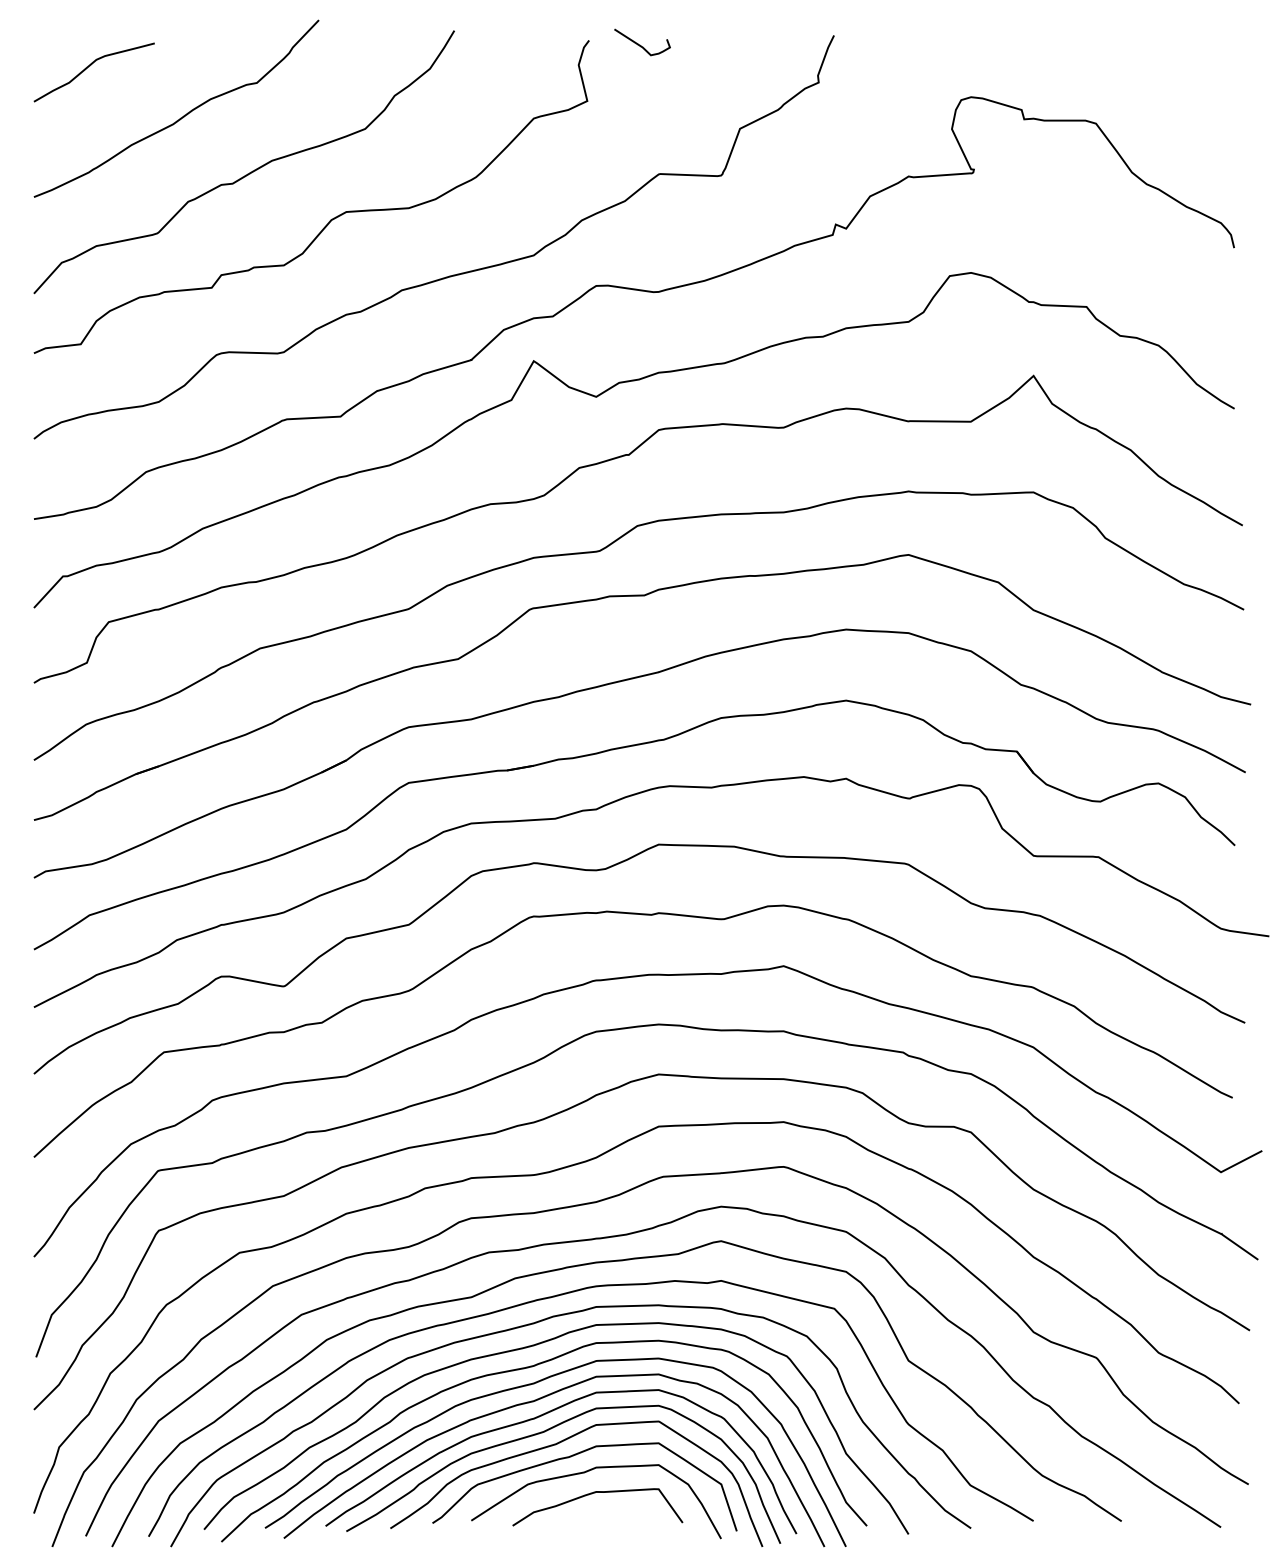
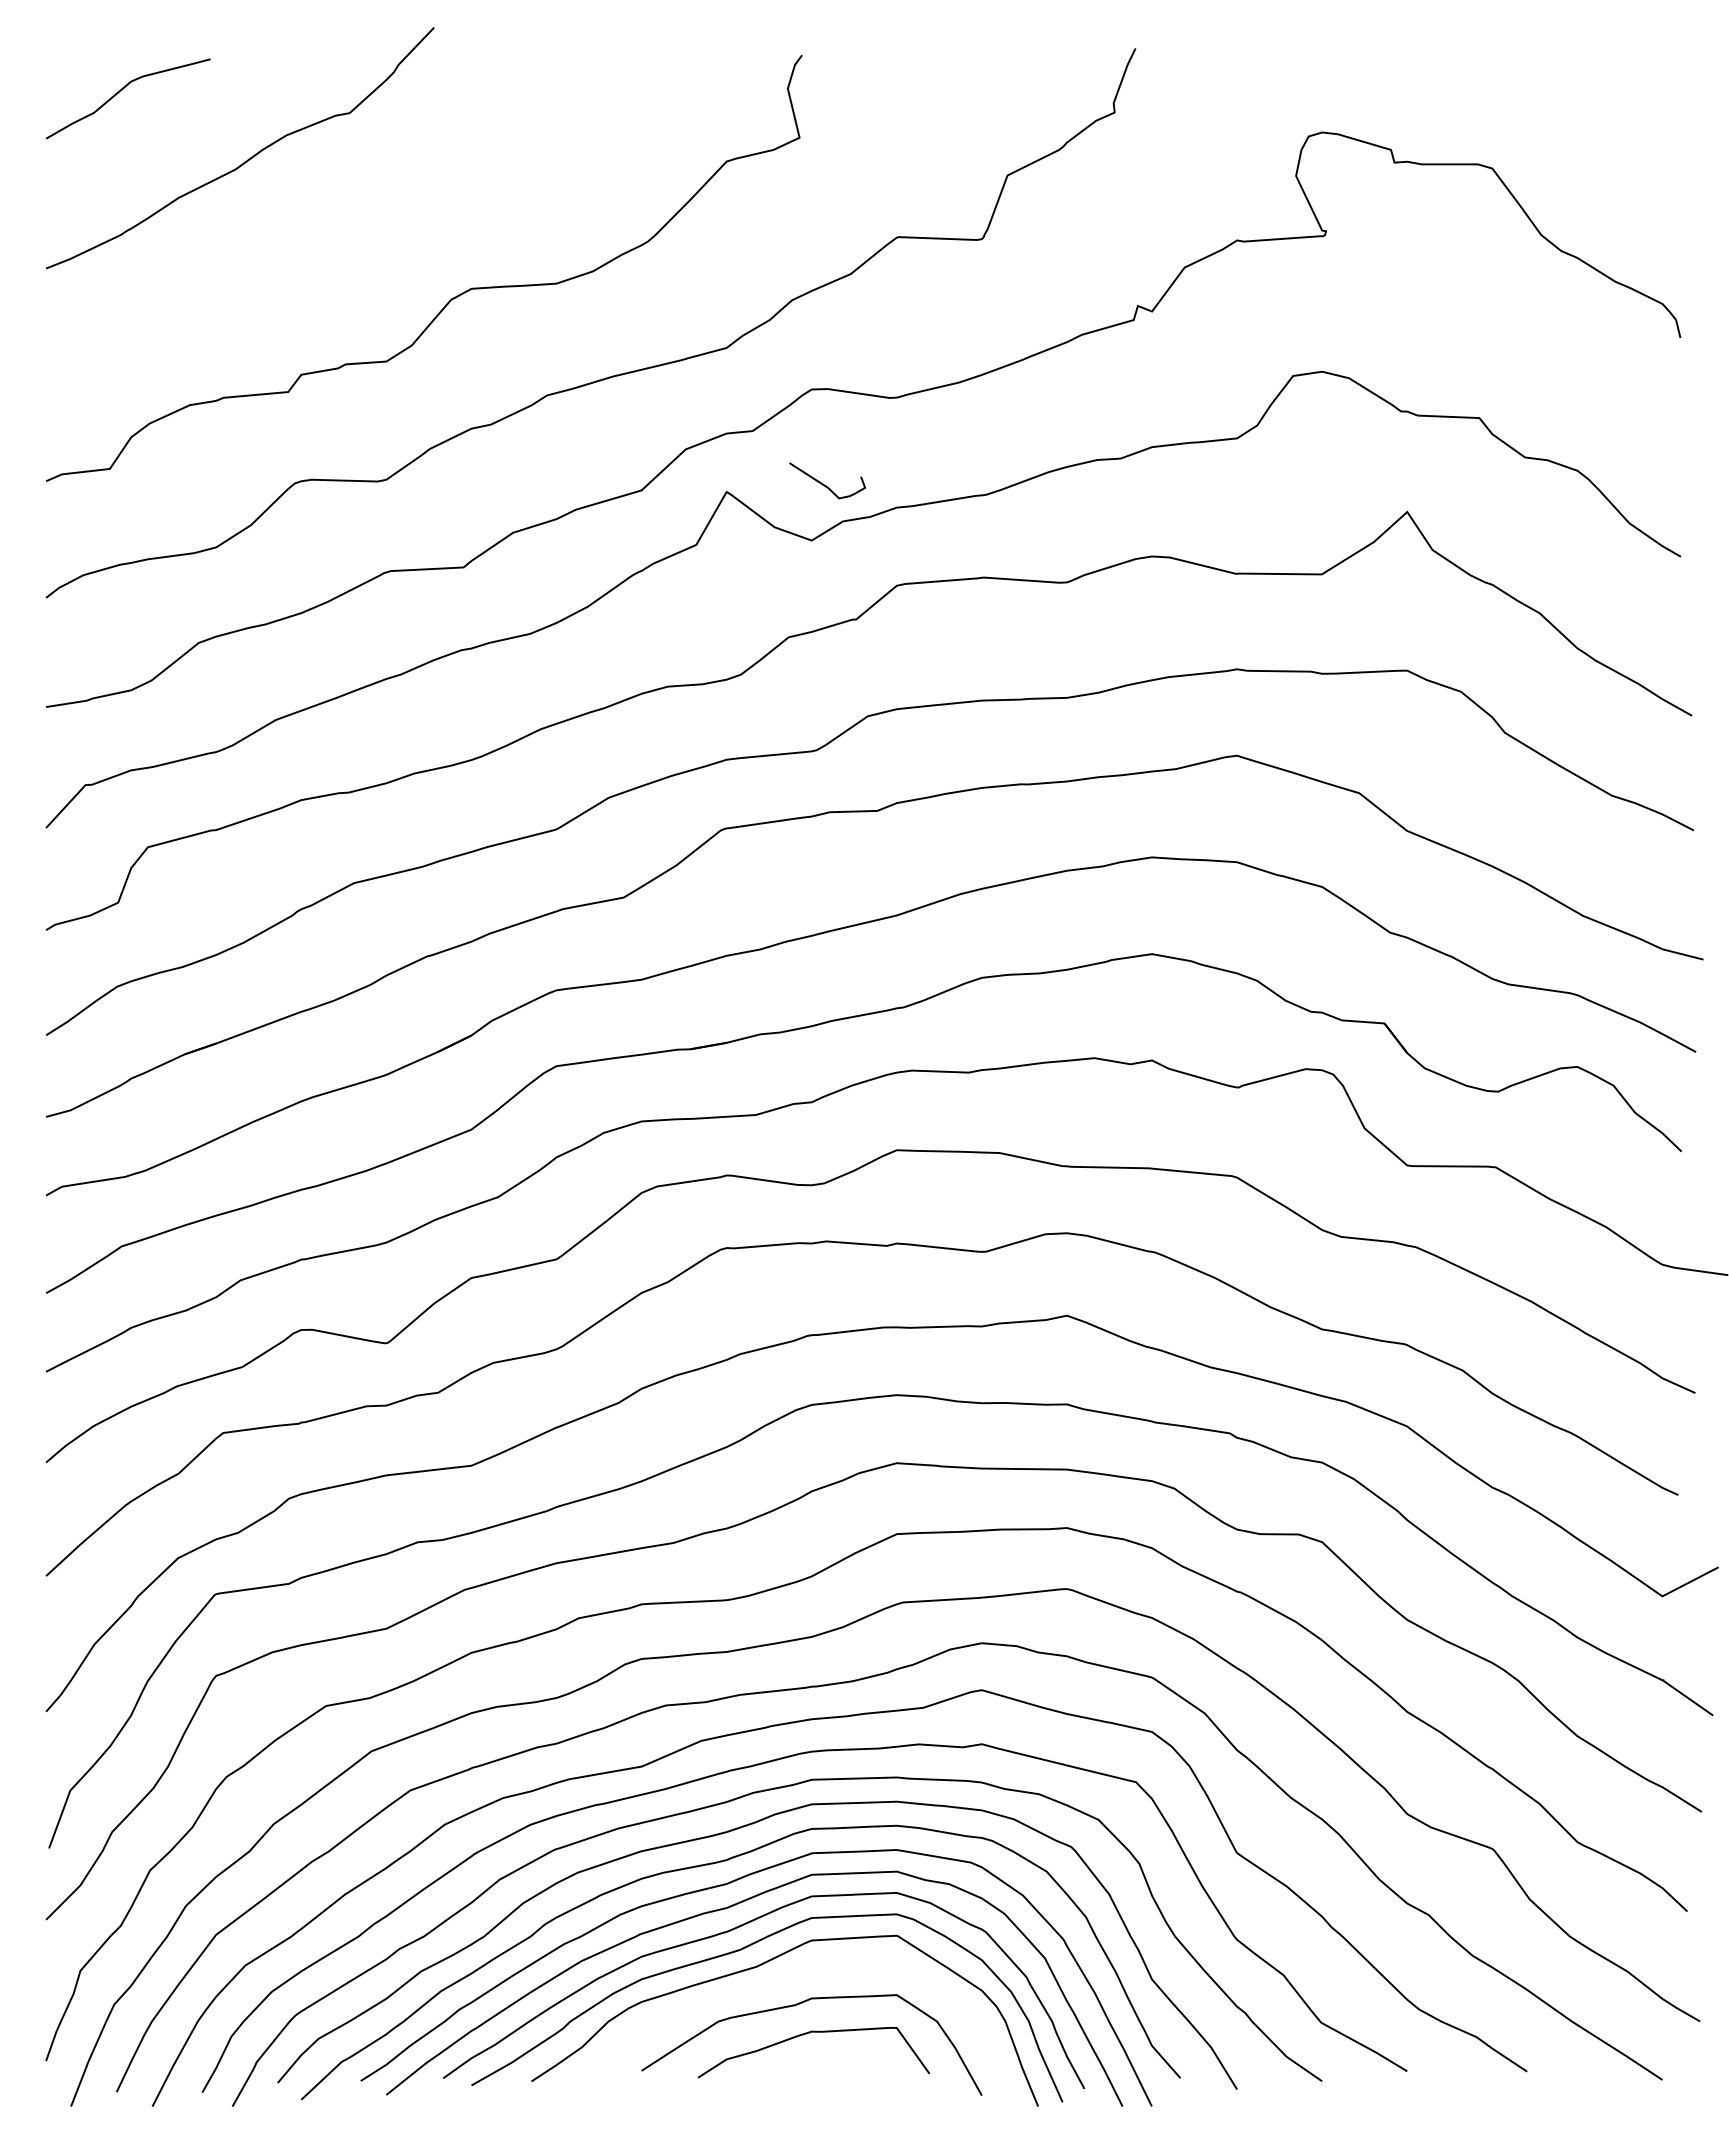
curve: (639, 44) -> (823, 483), moved
curve: (251, 171) -> (342, 233), removed
curve: (571, 1457) -> (777, 1984), removed

